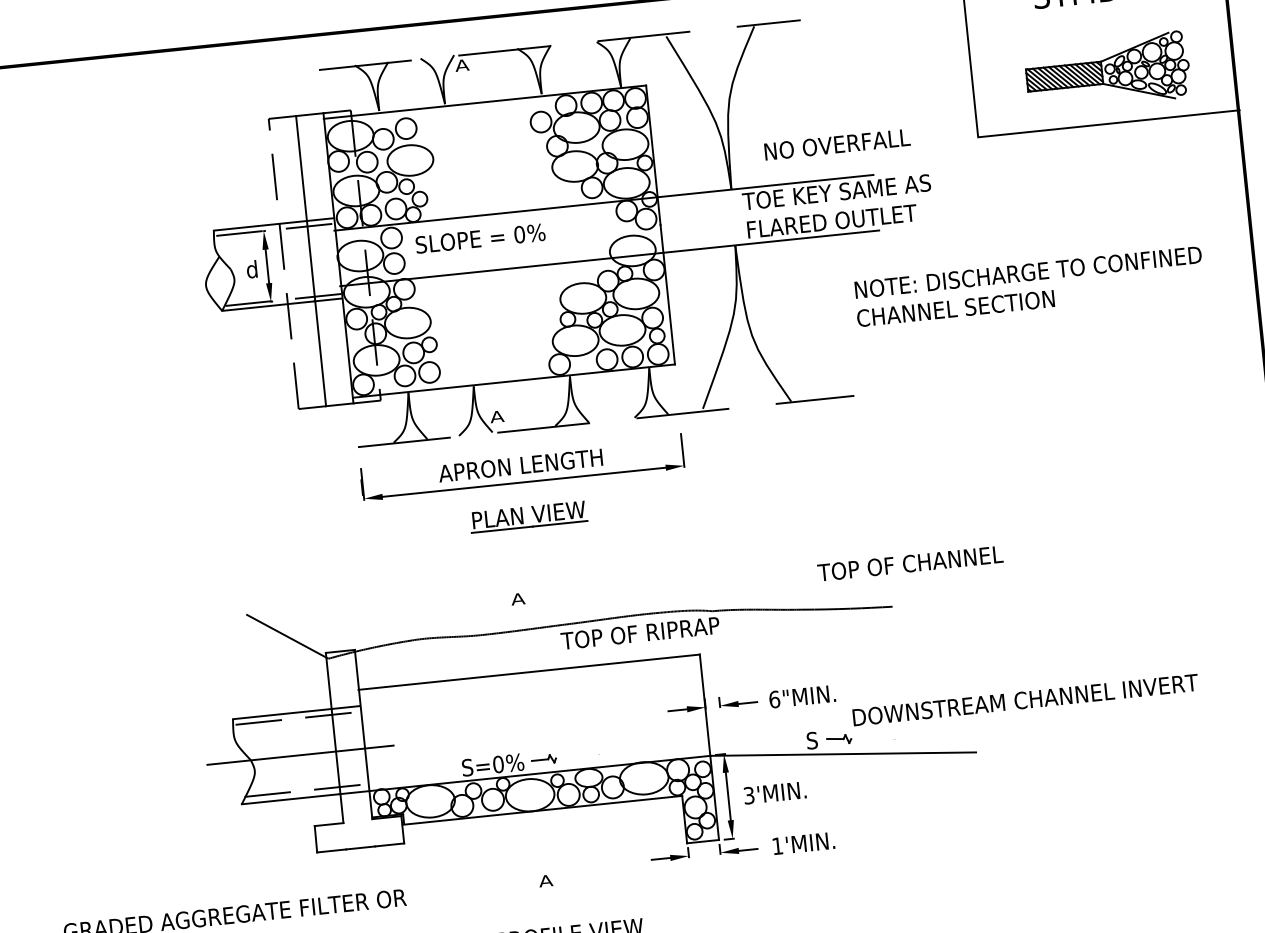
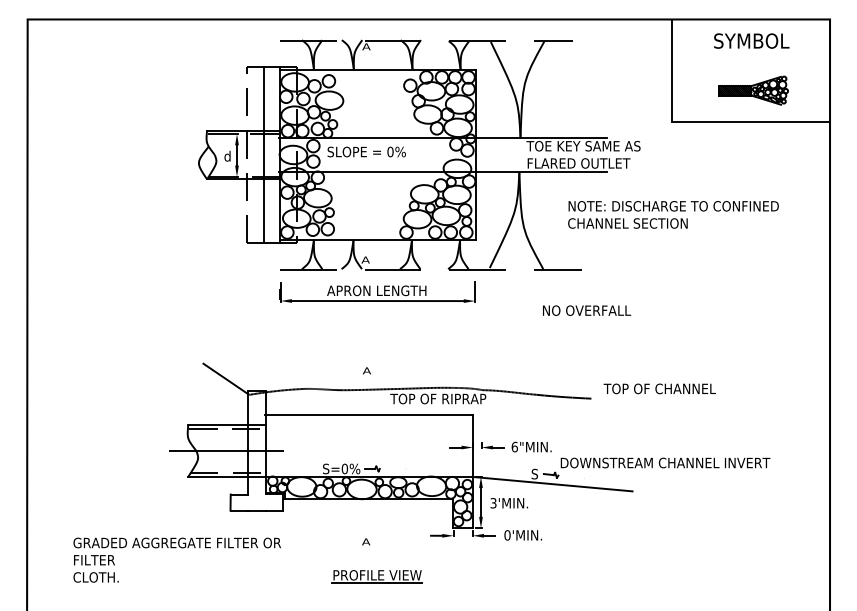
part: (1107, 71) -> (753, 90), size x0.7
text: (838, 144) -> (587, 310), moved
text: (1029, 286) -> (673, 214), moved
part: (527, 516) -> (377, 321), removed
text: (909, 563) -> (659, 388), moved
text: (777, 846) -> (507, 535), 1'MIN. -> 0'MIN.

